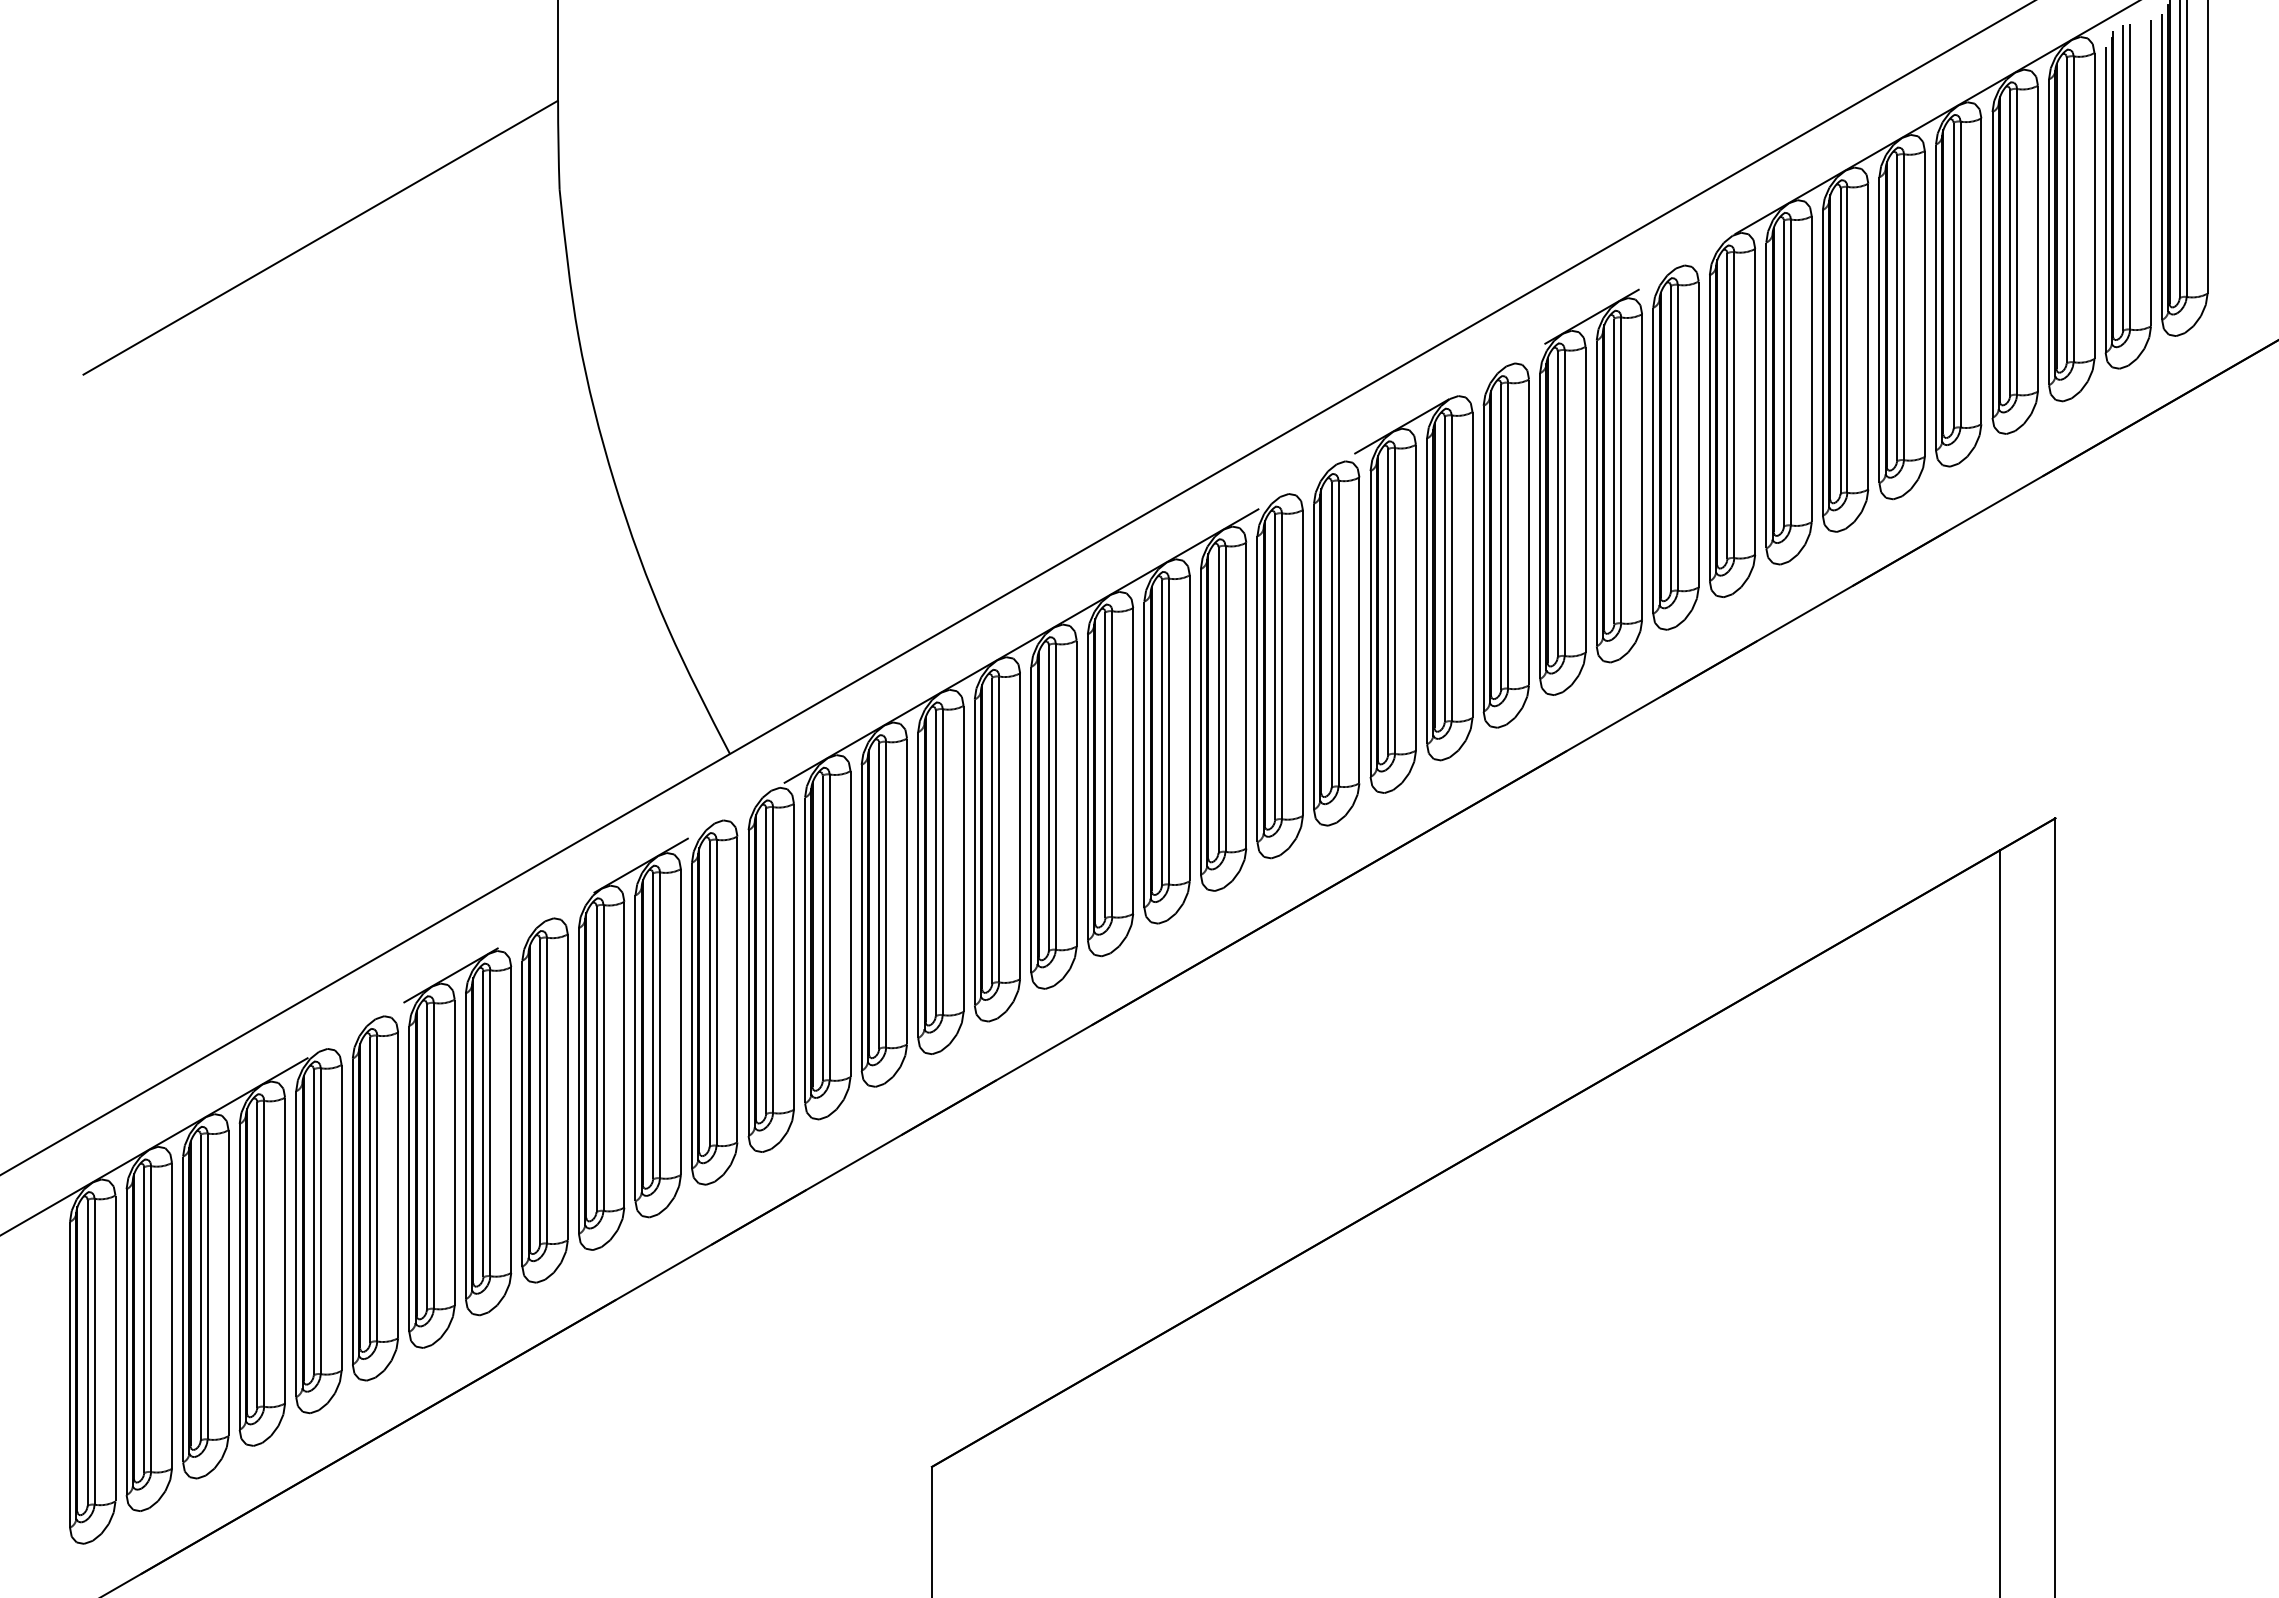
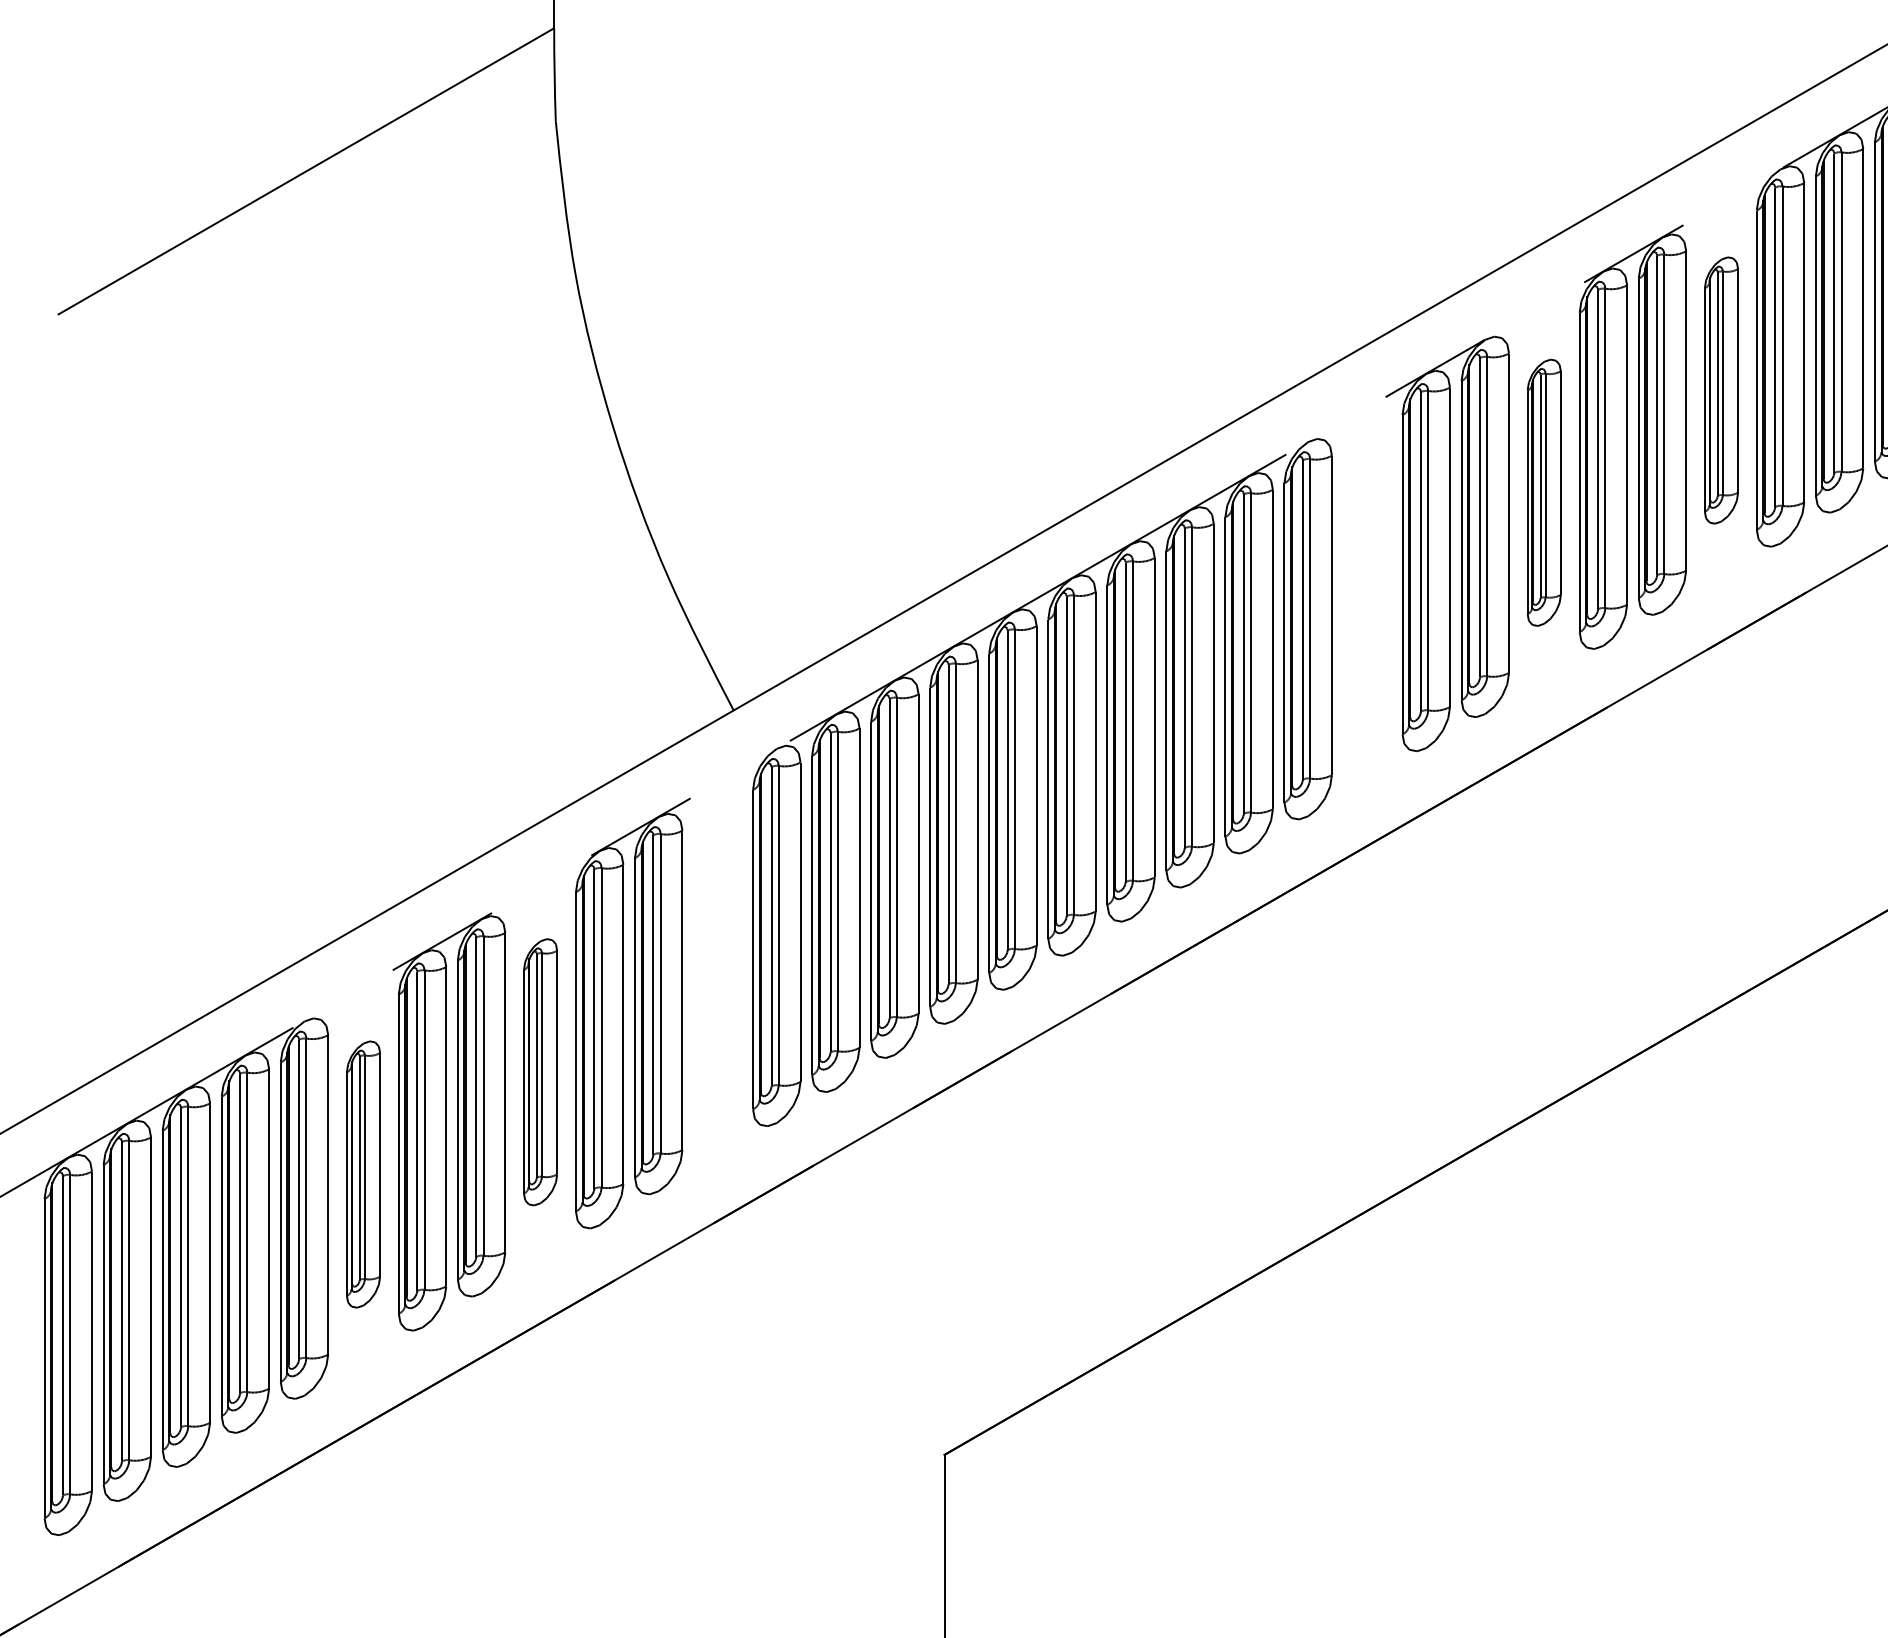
part: (1675, 447) -> (1720, 390), size x0.7
part: (1505, 545) -> (1543, 492), size x0.7
part: (1336, 643) -> (1367, 595), removed
part: (714, 1002) -> (717, 969), removed
part: (544, 1100) -> (540, 1072), size x0.7
part: (375, 1198) -> (363, 1174), size x0.7

